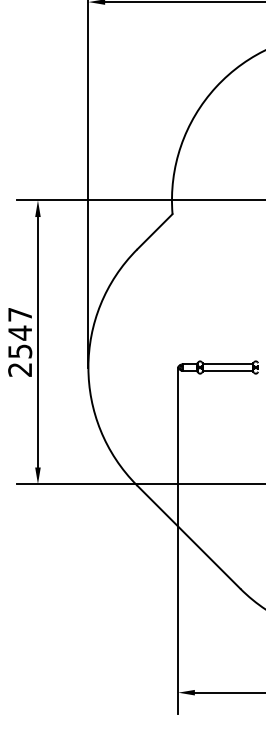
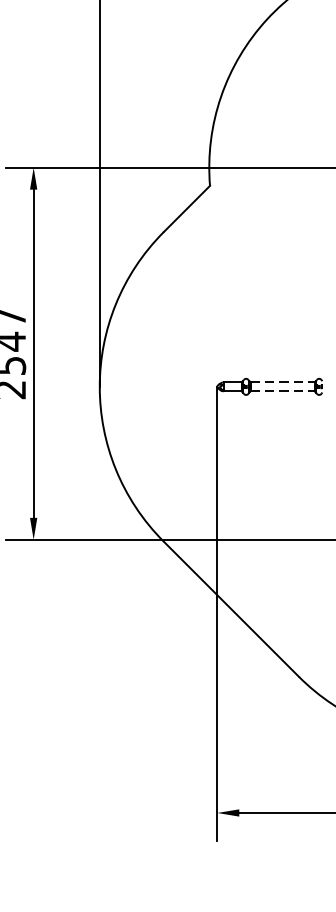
line: (227, 364) -> (282, 382), solid -> dashed
line: (227, 370) -> (282, 390), solid -> dashed

